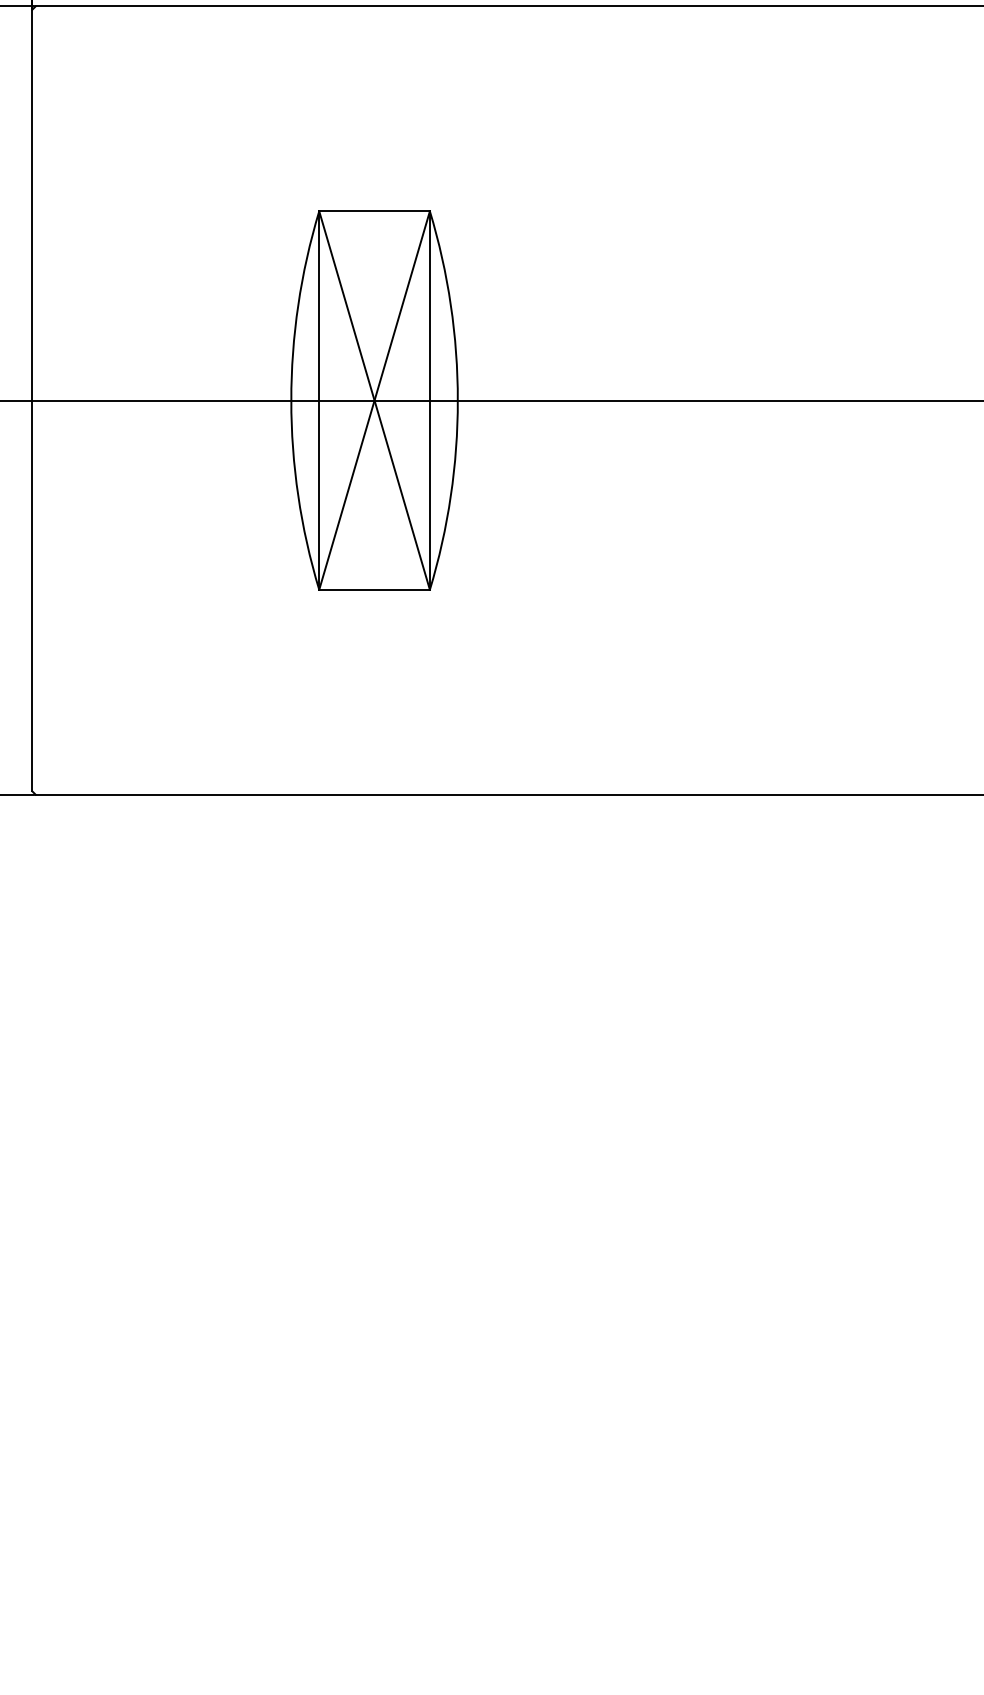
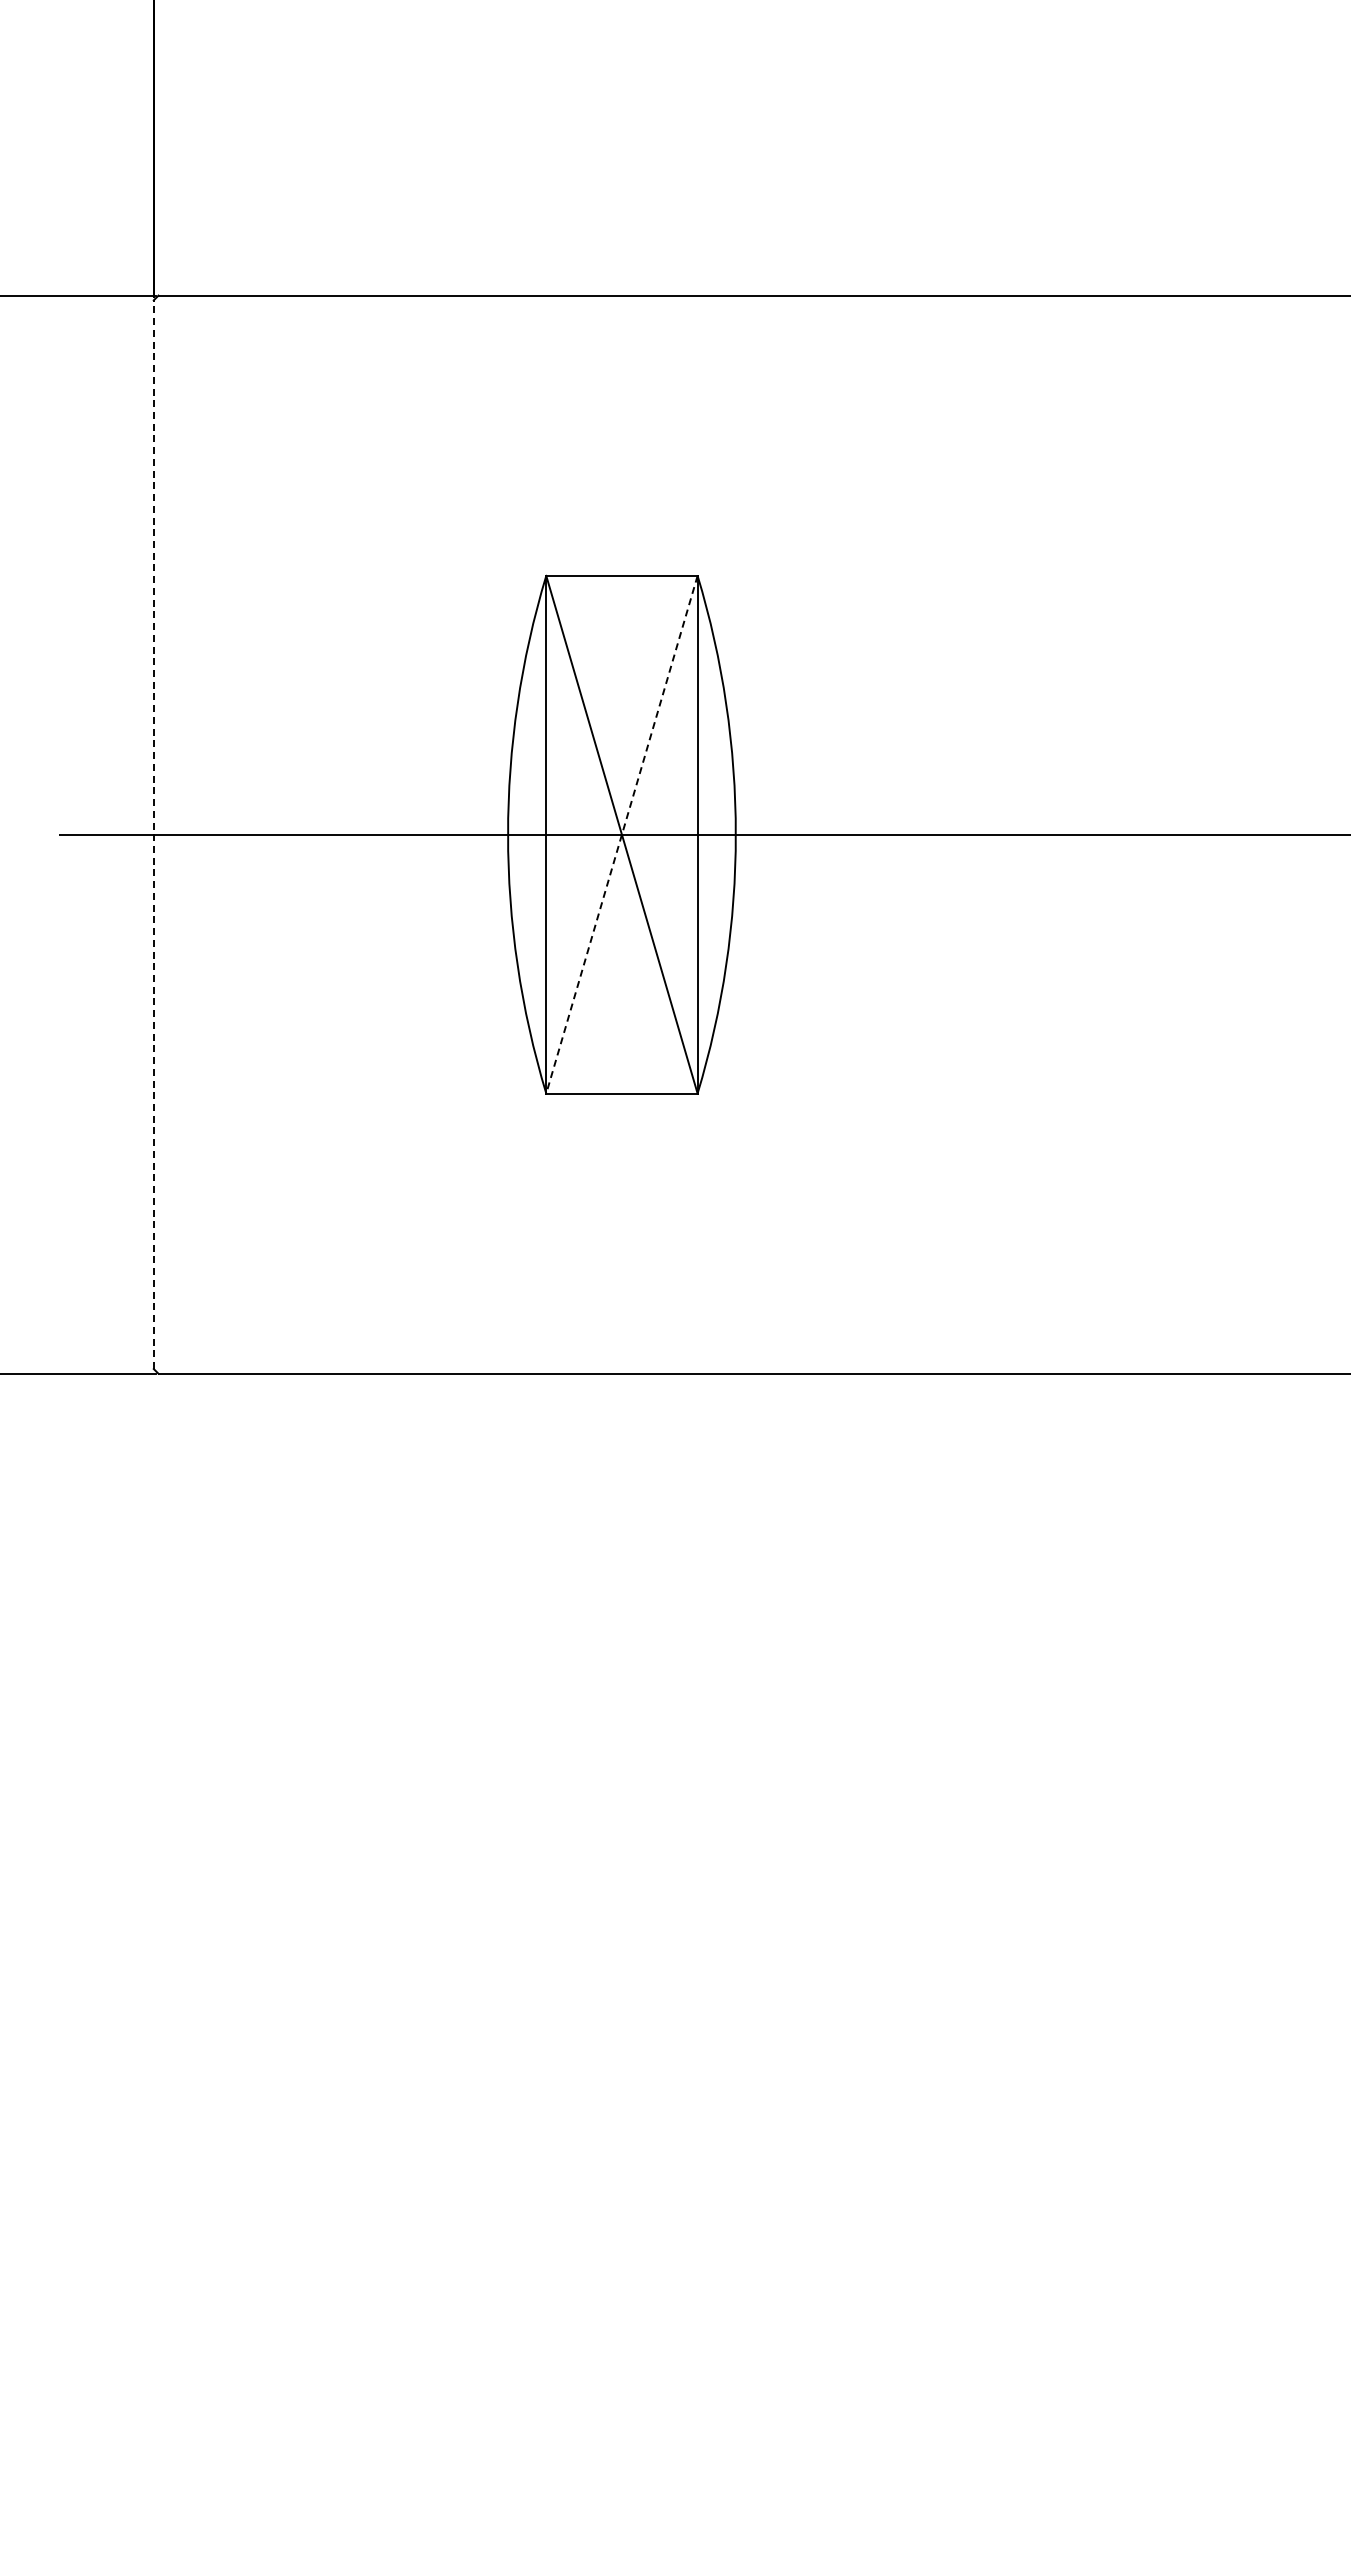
line: (32, 400) -> (153, 834), solid -> dashed
line: (374, 400) -> (621, 834), solid -> dashed

